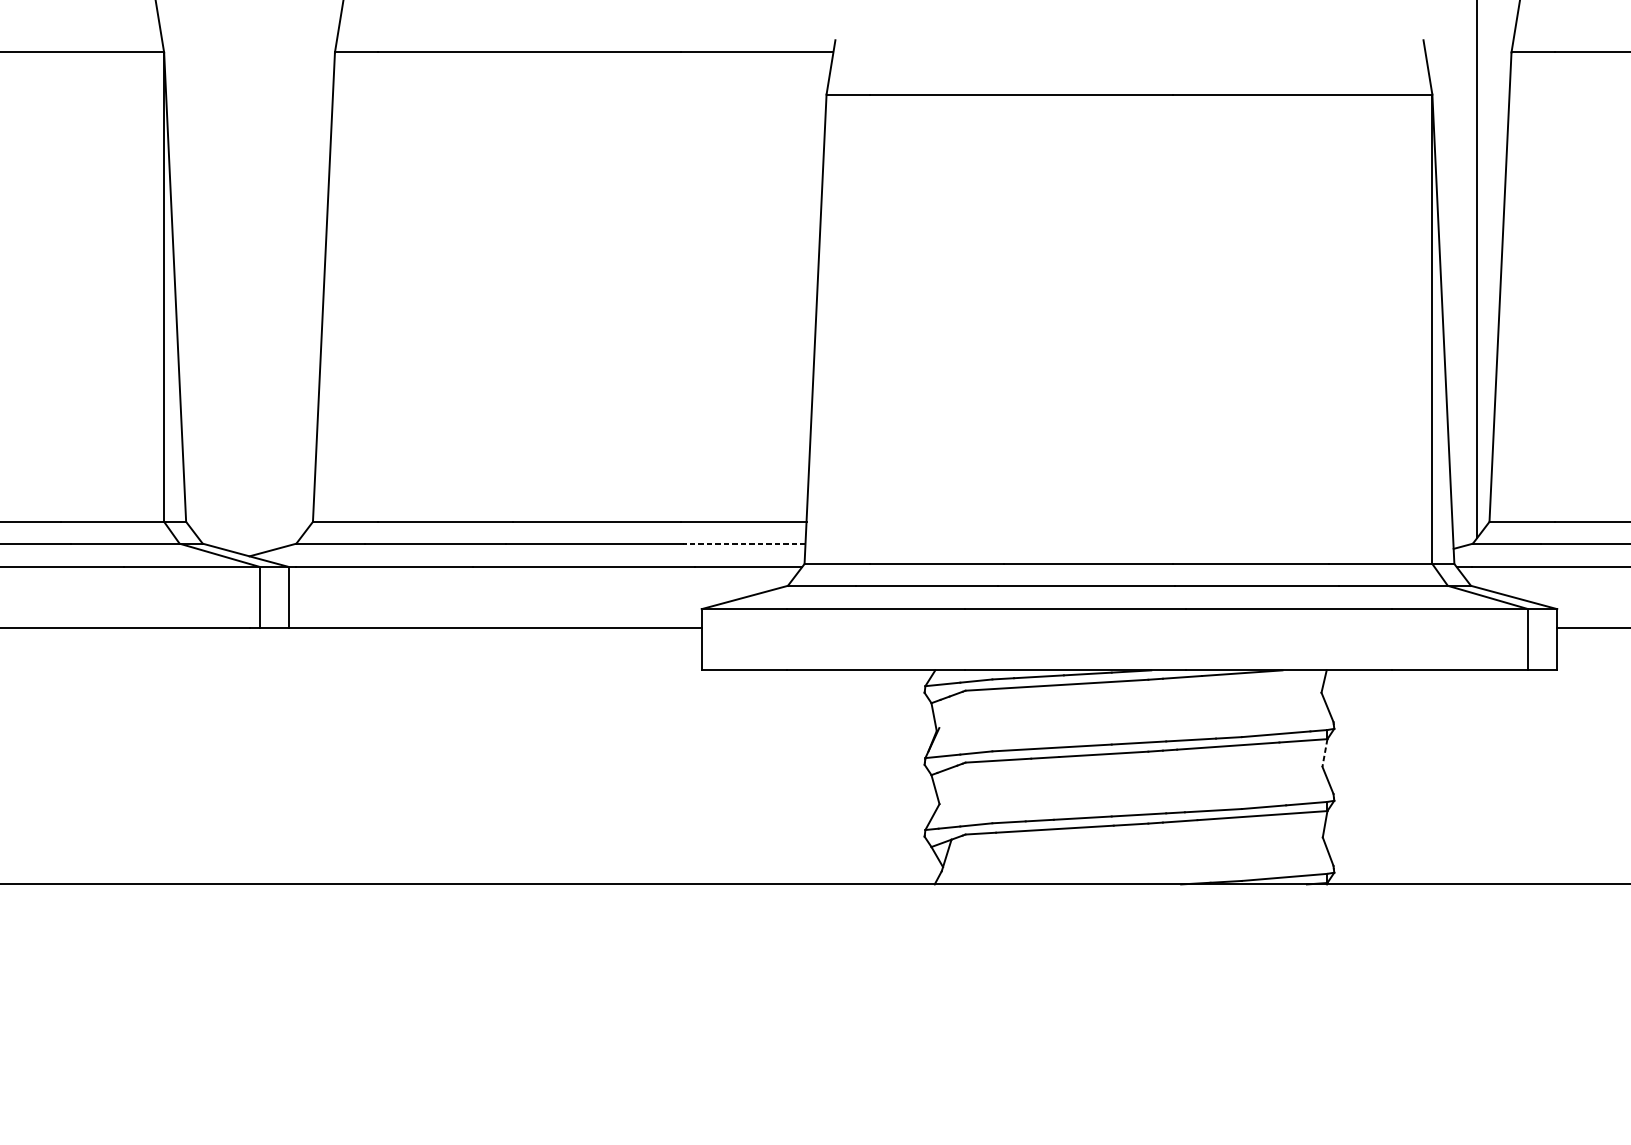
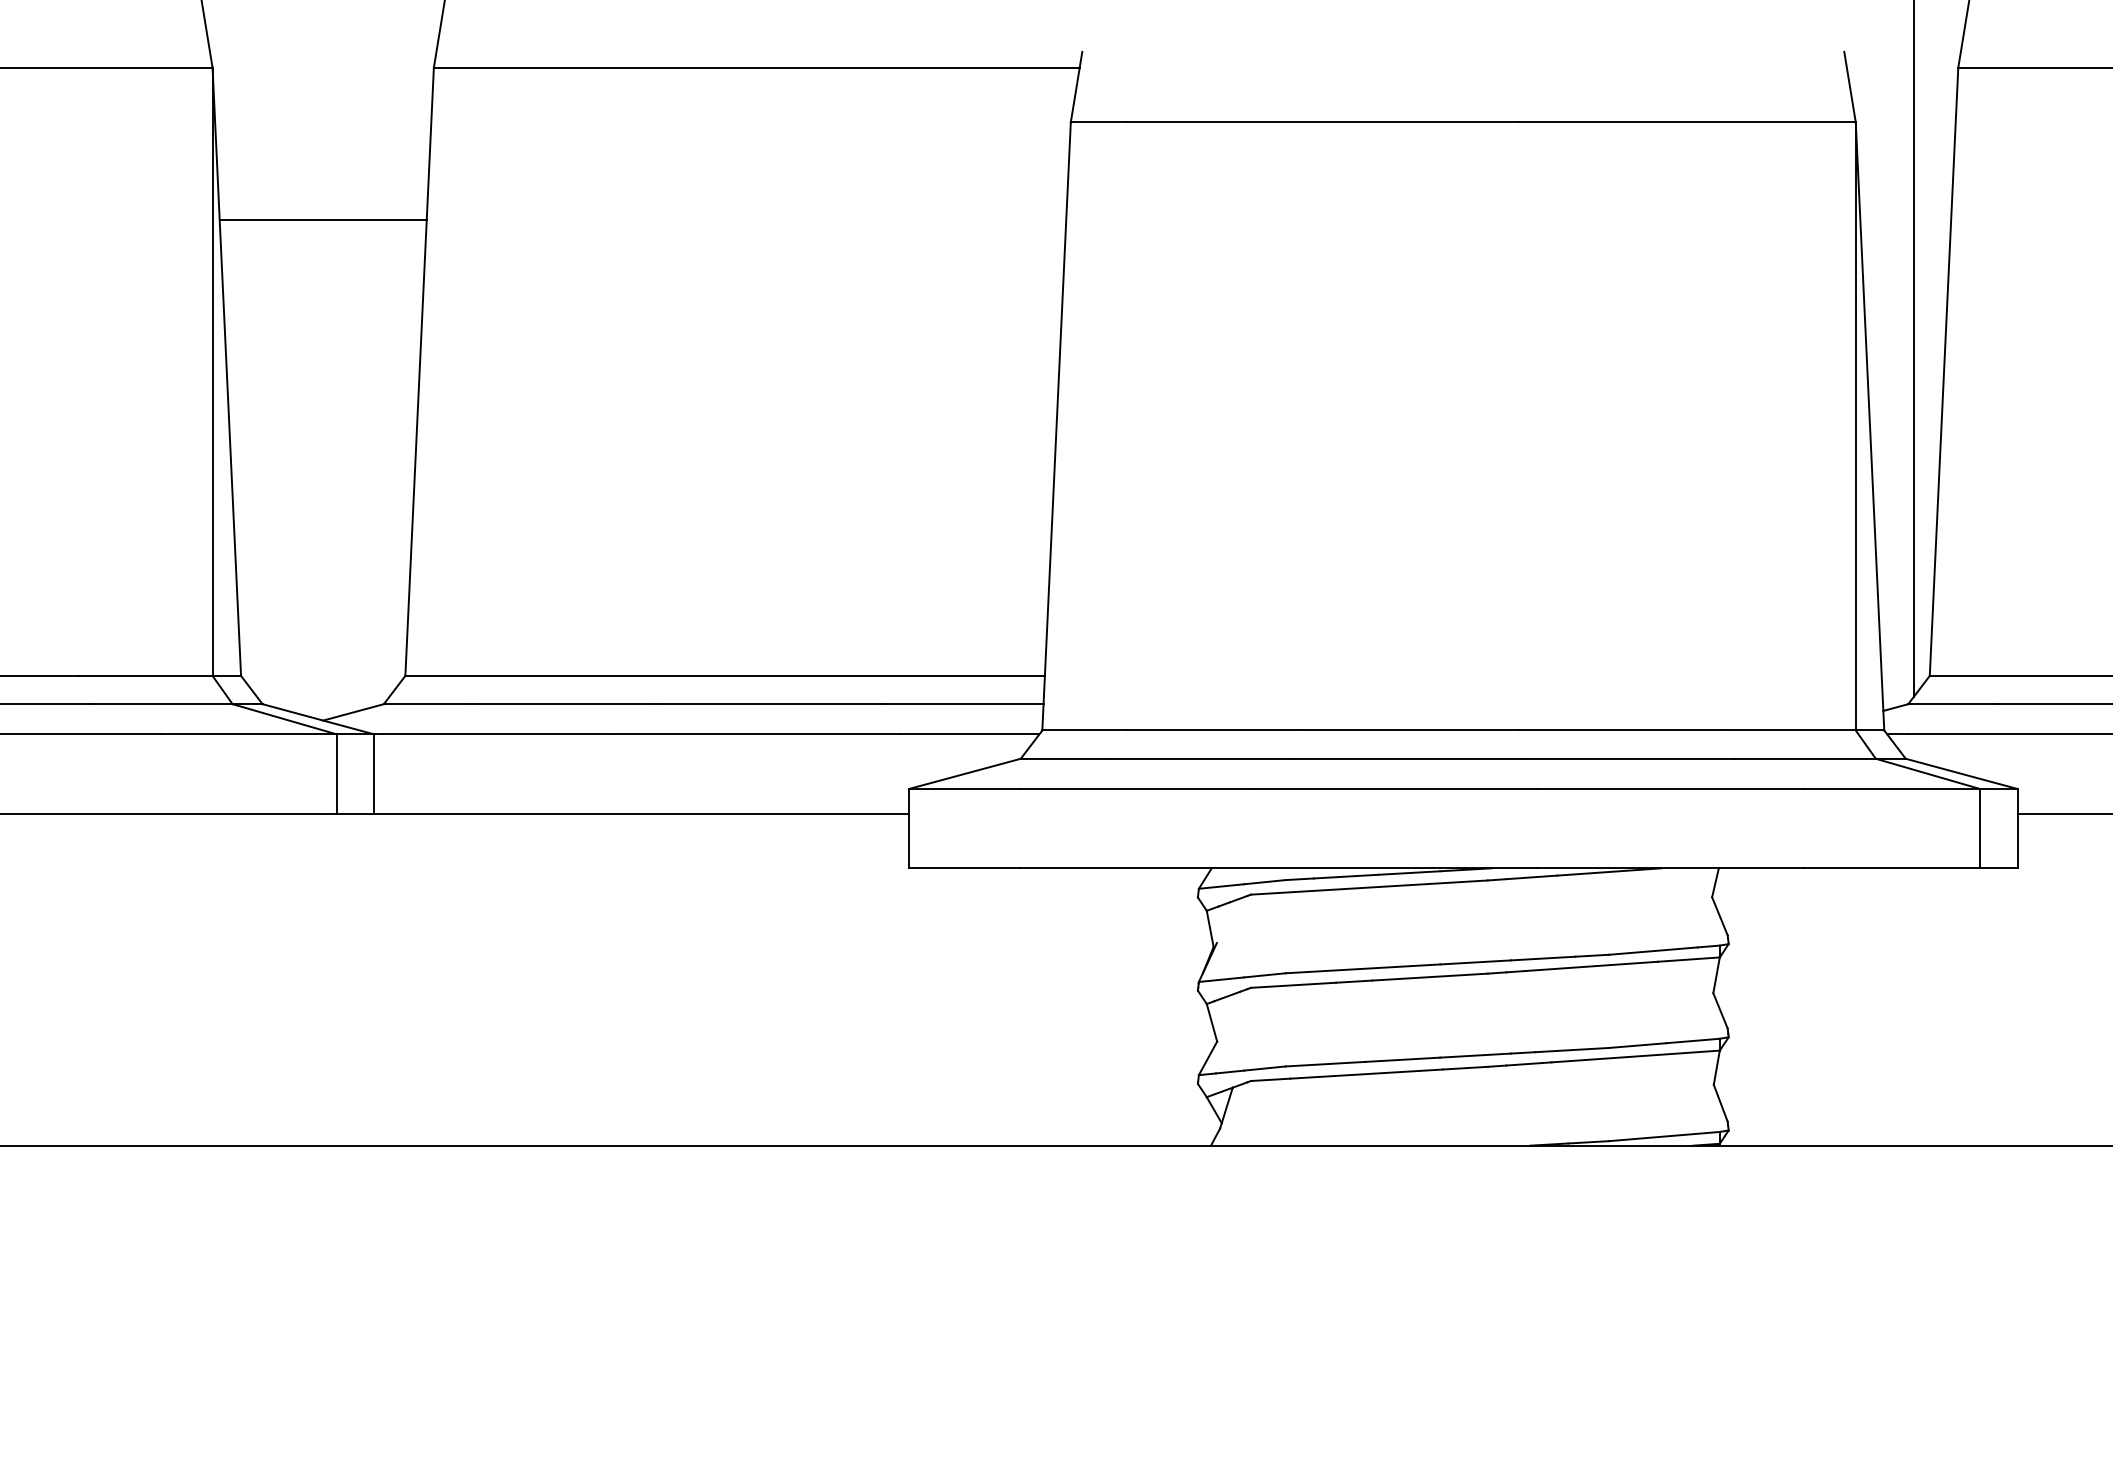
line: (248, 169) -> (322, 219), added
line: (743, 543) -> (963, 704), dashed -> solid
line: (1324, 753) -> (1716, 975), dashed -> solid

